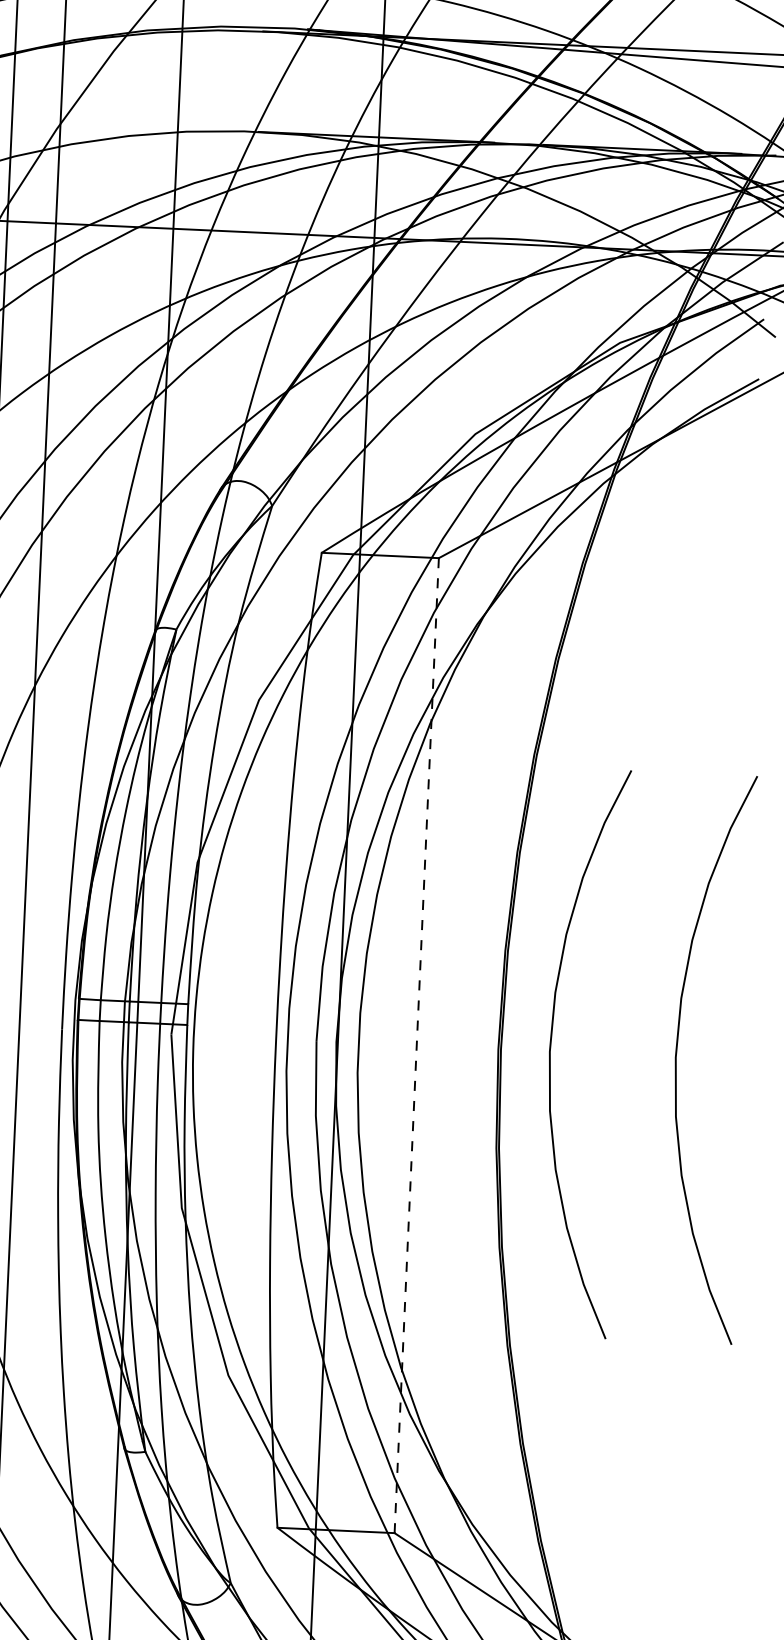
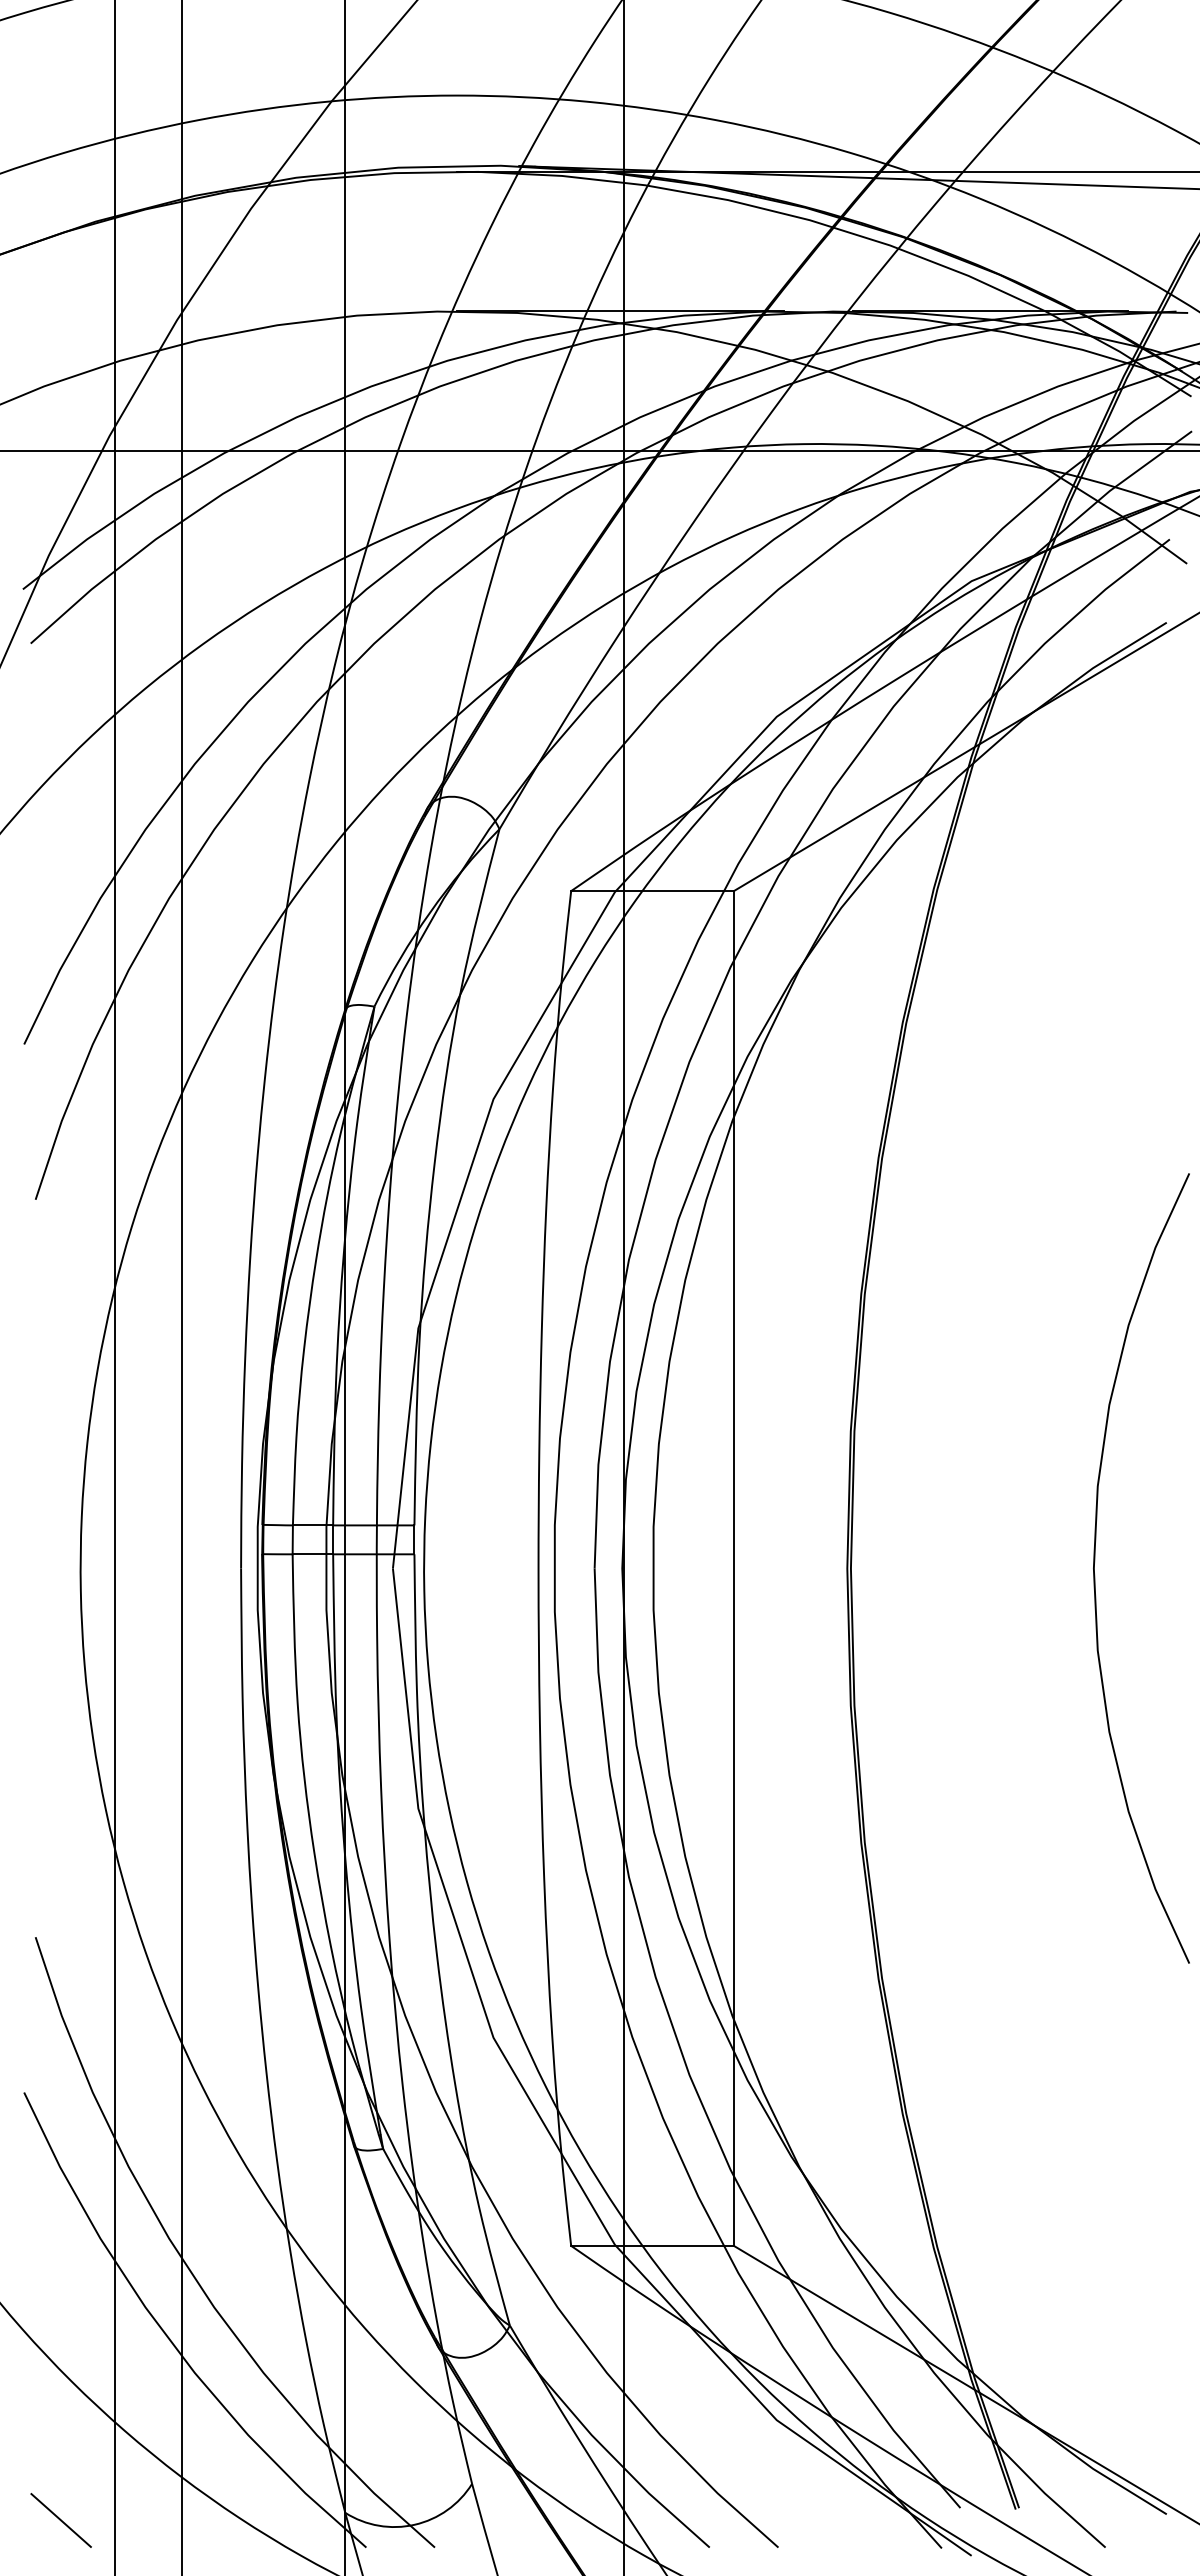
line: (416, 1046) -> (733, 1569), dashed -> solid
curve: (551, 1046) -> (920, 1561), removed

